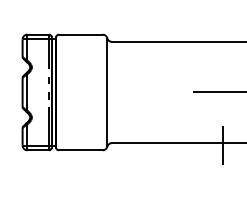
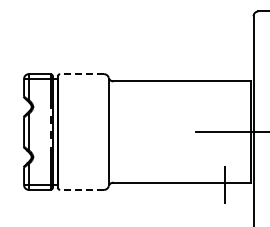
line: (81, 34) -> (82, 74), solid -> dashed
line: (81, 149) -> (82, 189), solid -> dashed

